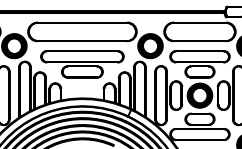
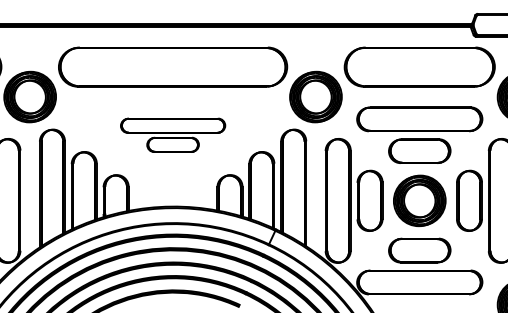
part: (82, 64) -> (173, 135), size x0.6

